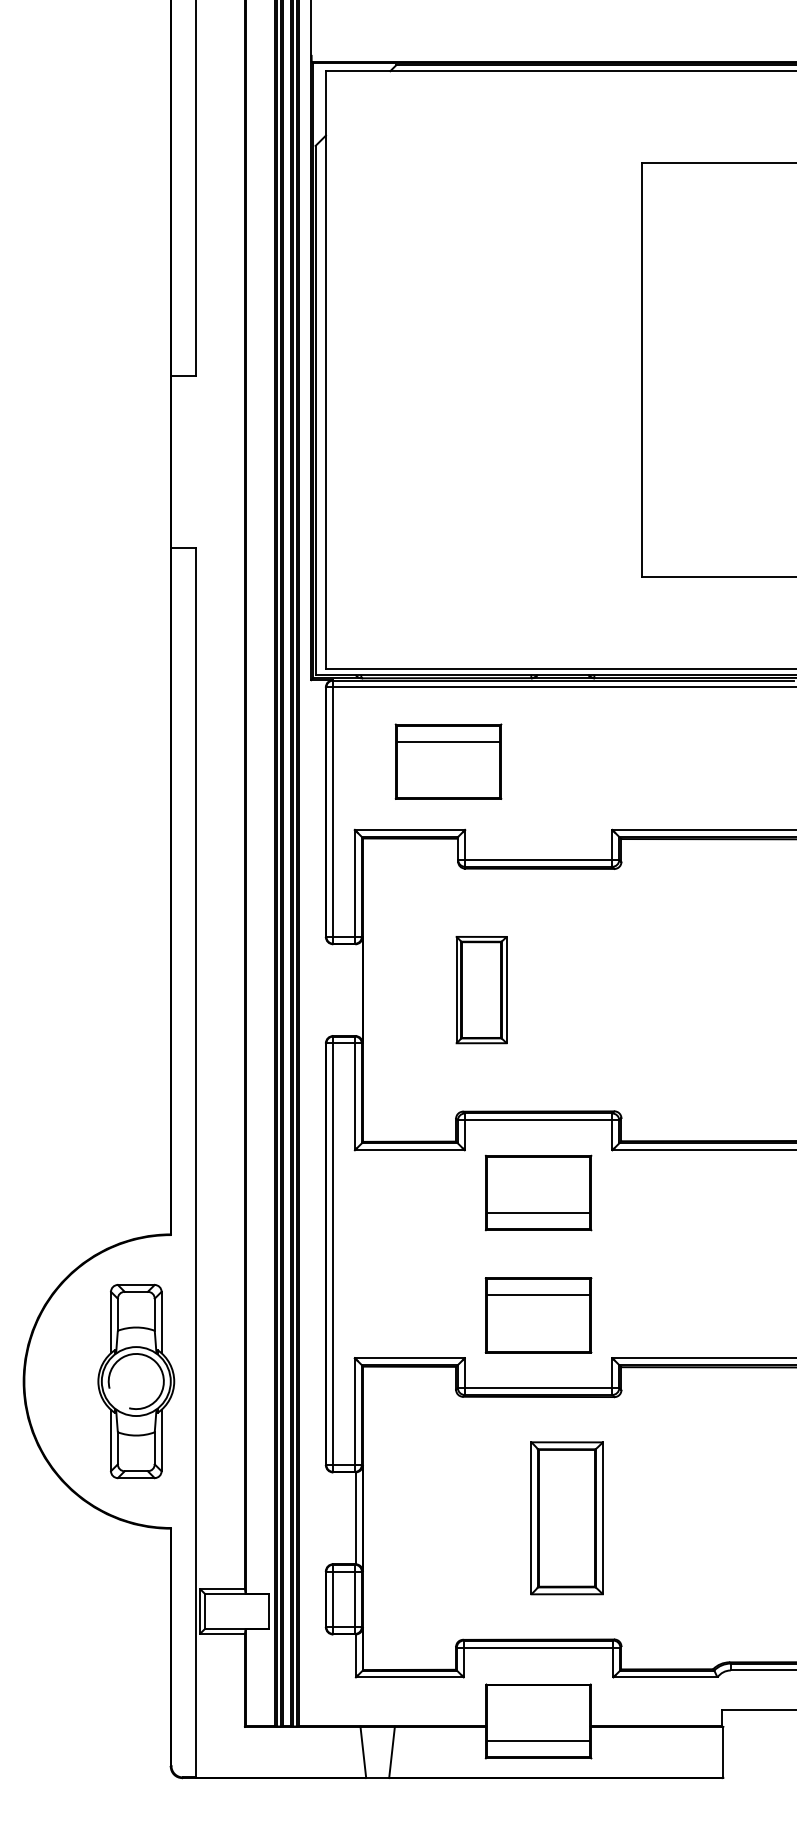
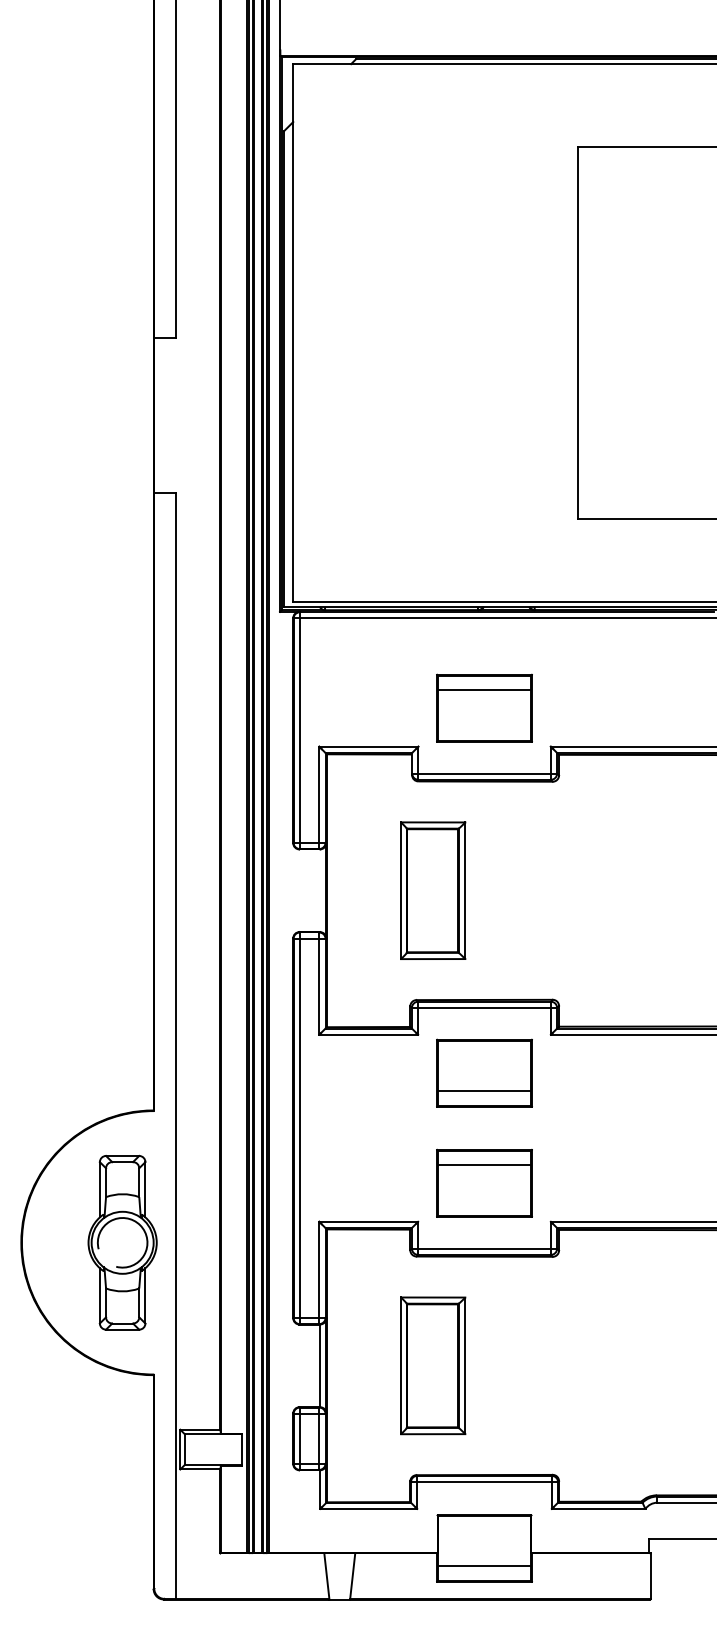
part: (448, 760) -> (484, 707), moved
part: (481, 989) -> (433, 890), size x1.43
part: (567, 1517) -> (433, 1365), moved

